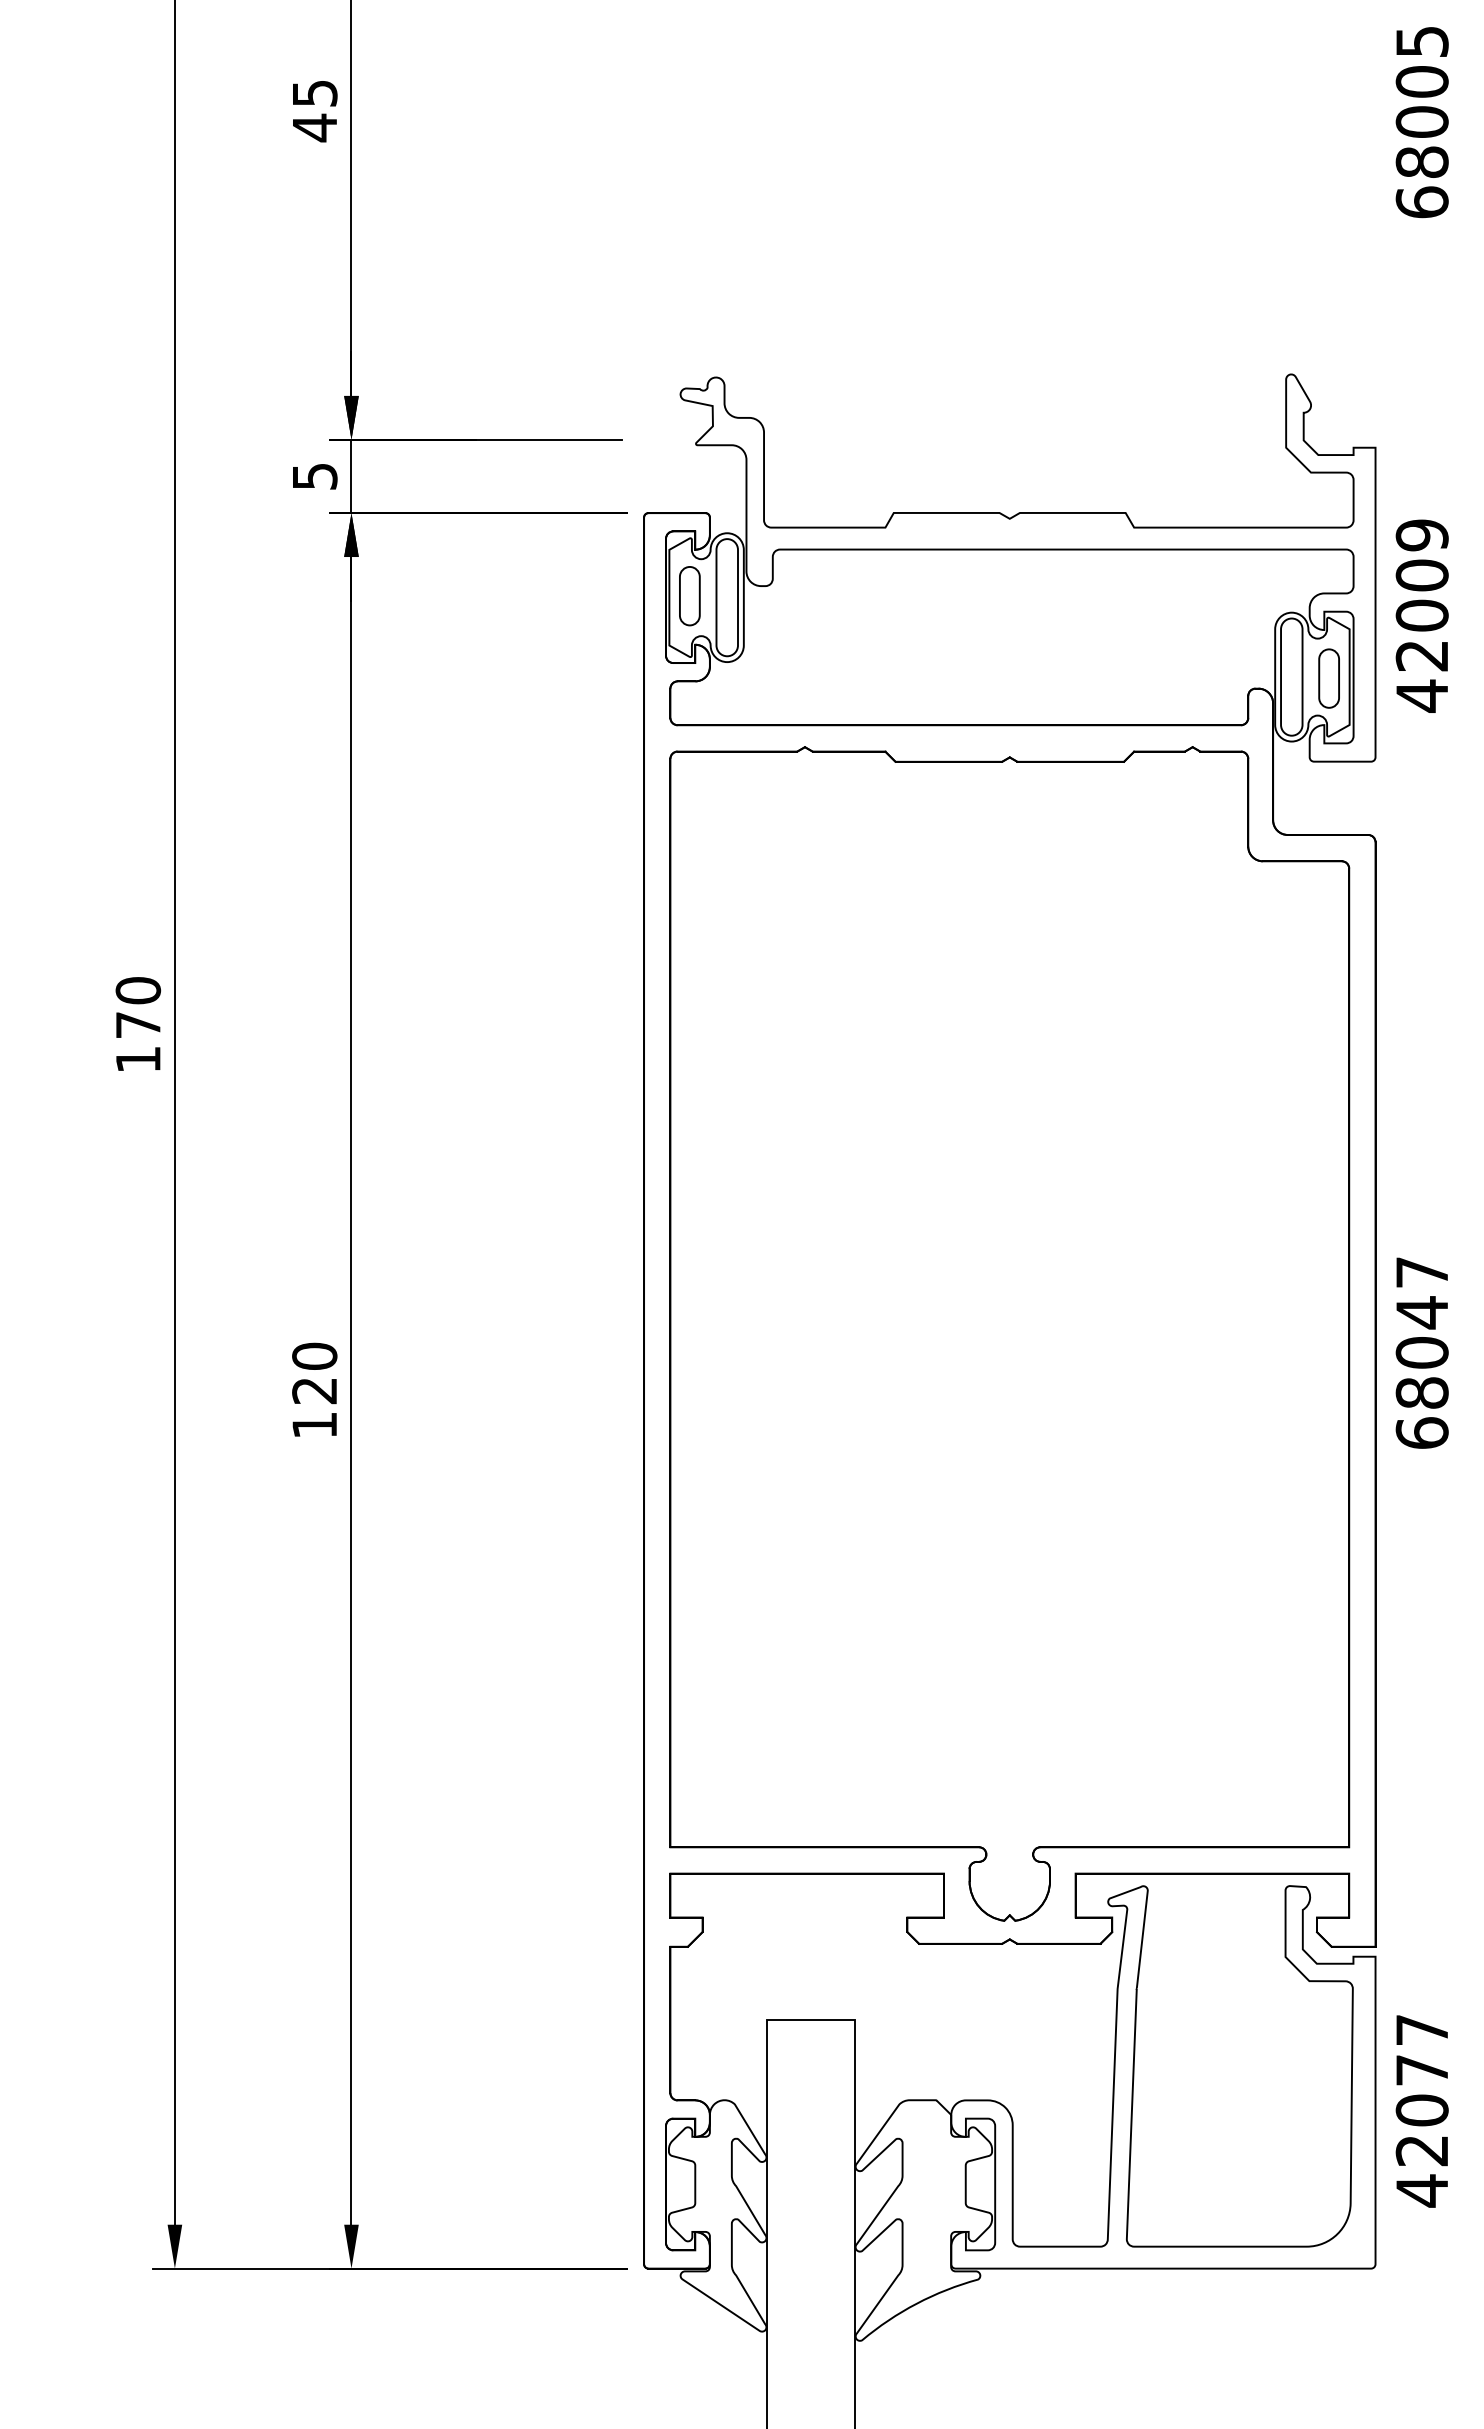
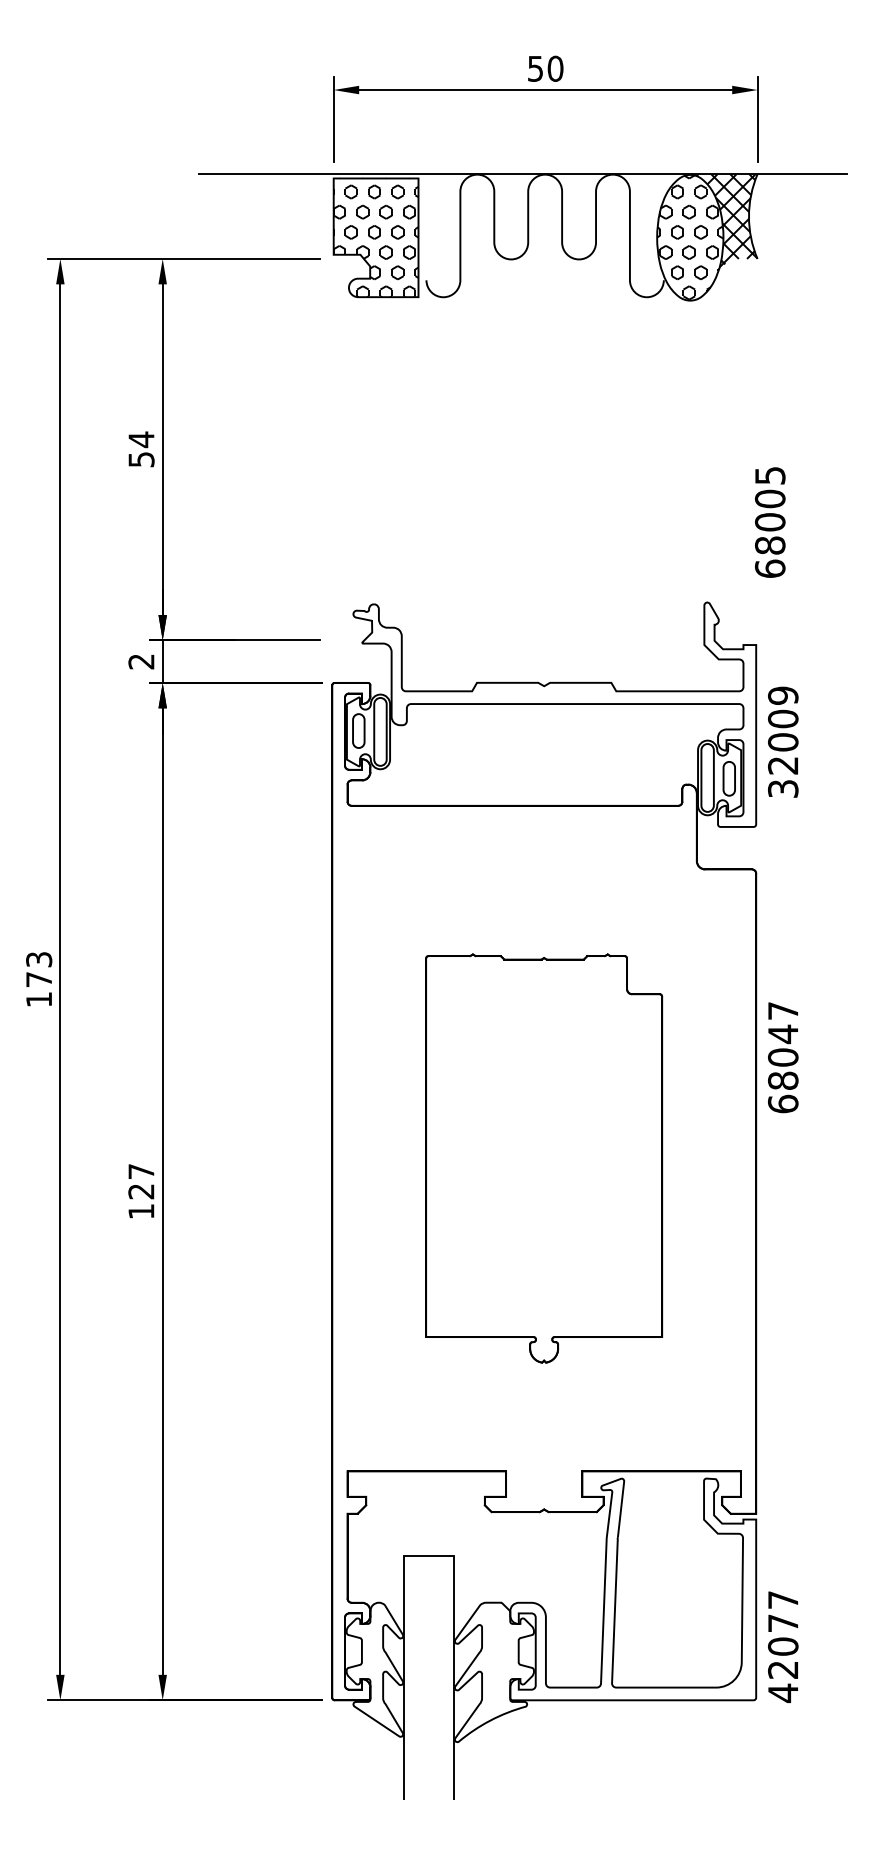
text: (314, 110) -> (141, 449), 45 -> 54
text: (1422, 122) -> (770, 522), moved
text: (314, 476) -> (141, 661), 5 -> 2
text: (1422, 695) -> (783, 788), 42009 -> 32009
text: (138, 990) -> (39, 959), 170 -> 173
part: (1008, 1333) -> (543, 1158), size x0.6
text: (1422, 1352) -> (783, 1057), moved
text: (314, 1356) -> (141, 1171), 120 -> 127
text: (1422, 2110) -> (783, 1646), moved

